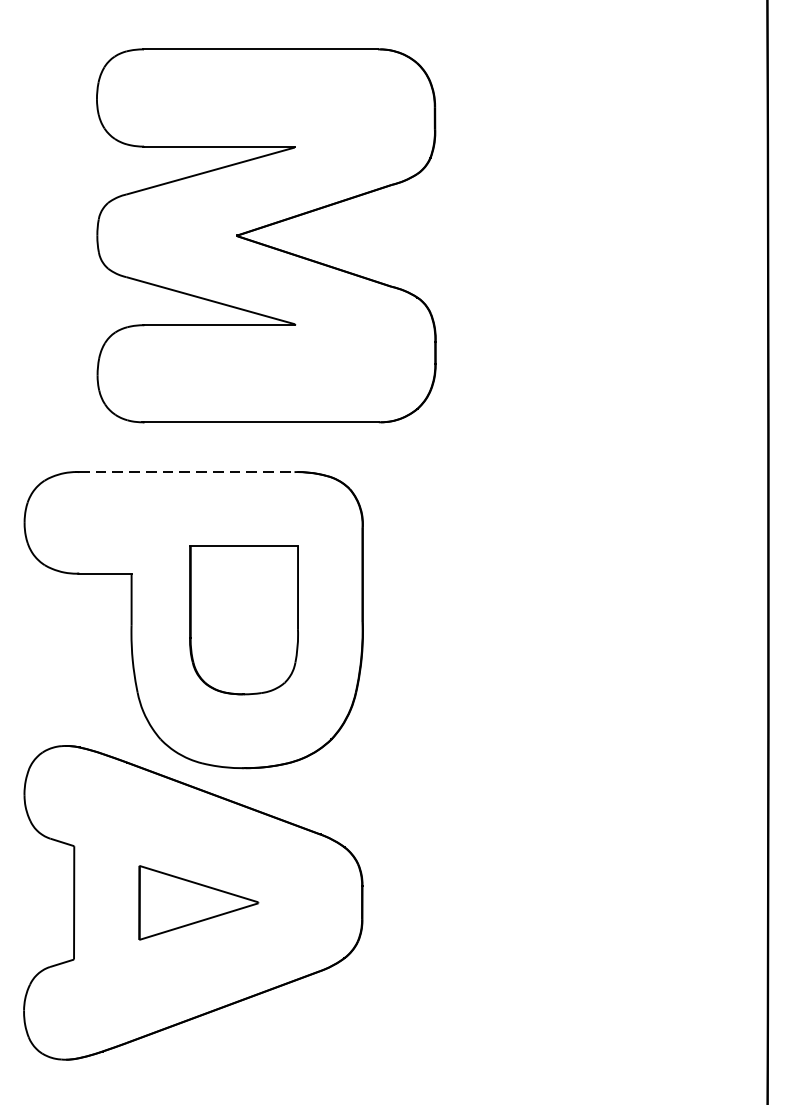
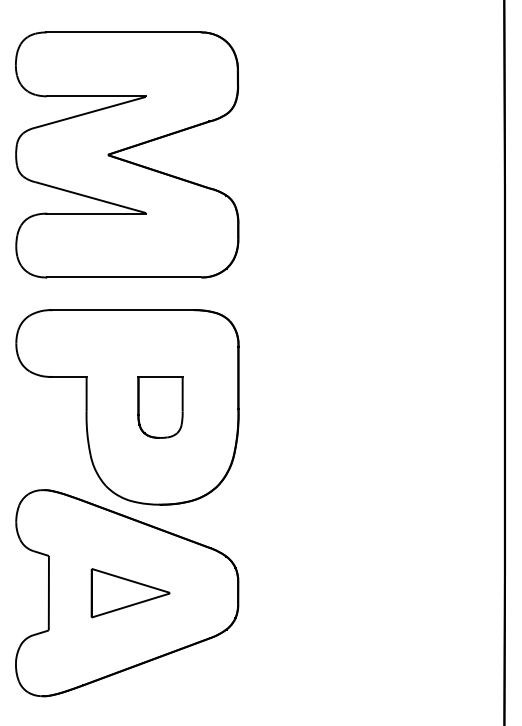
part: (266, 235) -> (127, 154), moved
line: (186, 472) -> (122, 310), dashed -> solid
part: (244, 620) -> (160, 407), size x0.62

